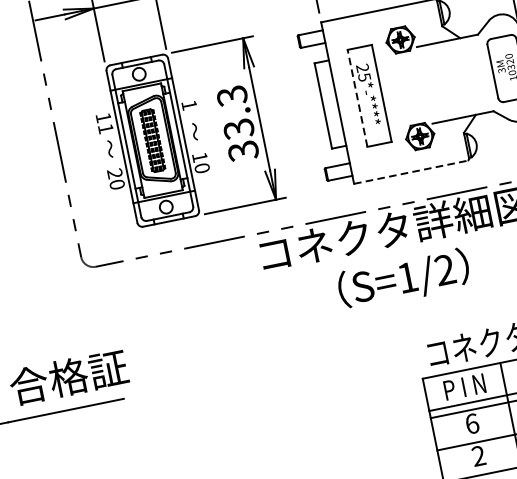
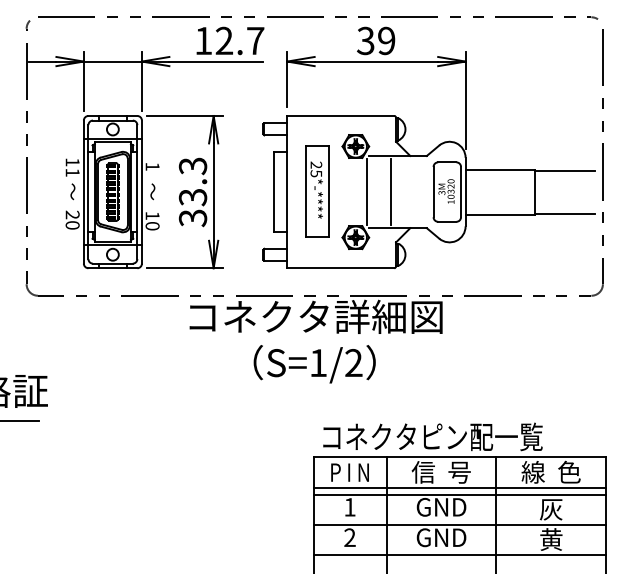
line: (448, 81) -> (391, 192), added
line: (421, 86) -> (366, 192), added
line: (357, 98) -> (306, 191), dashed -> solid
line: (410, 172) -> (340, 268), dashed -> solid
text: (471, 423) -> (349, 506), 6 -> 1

